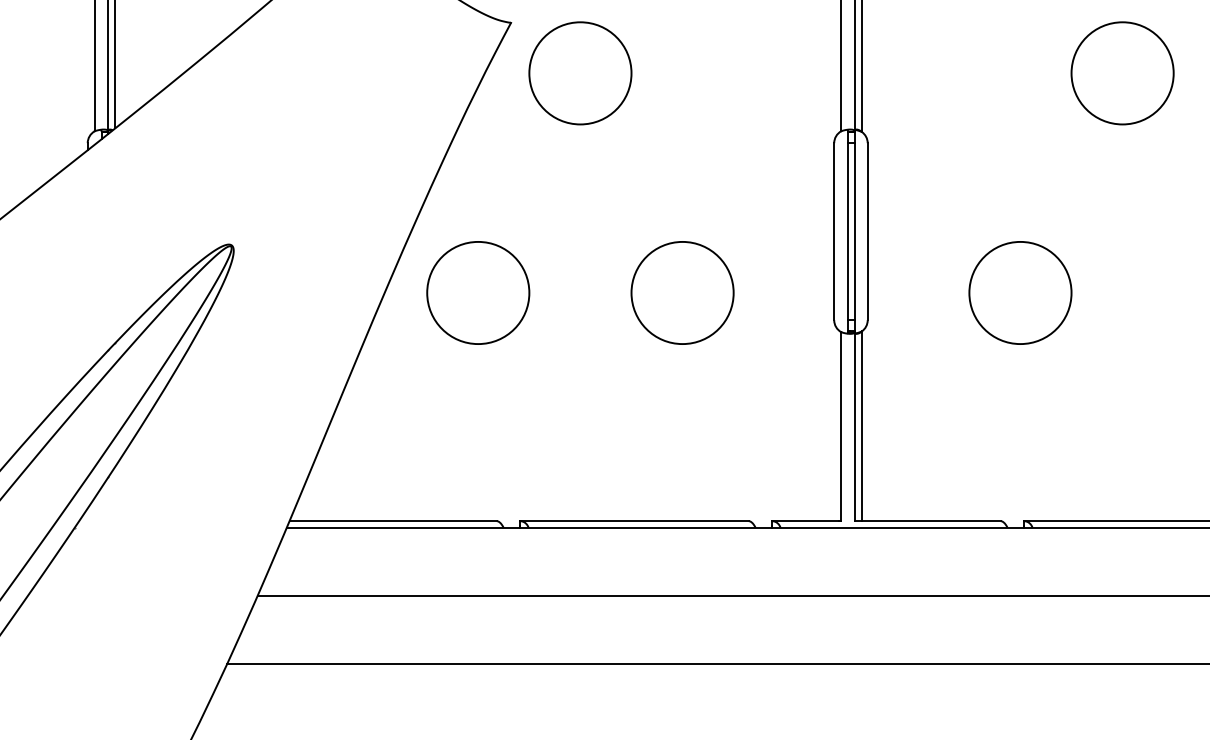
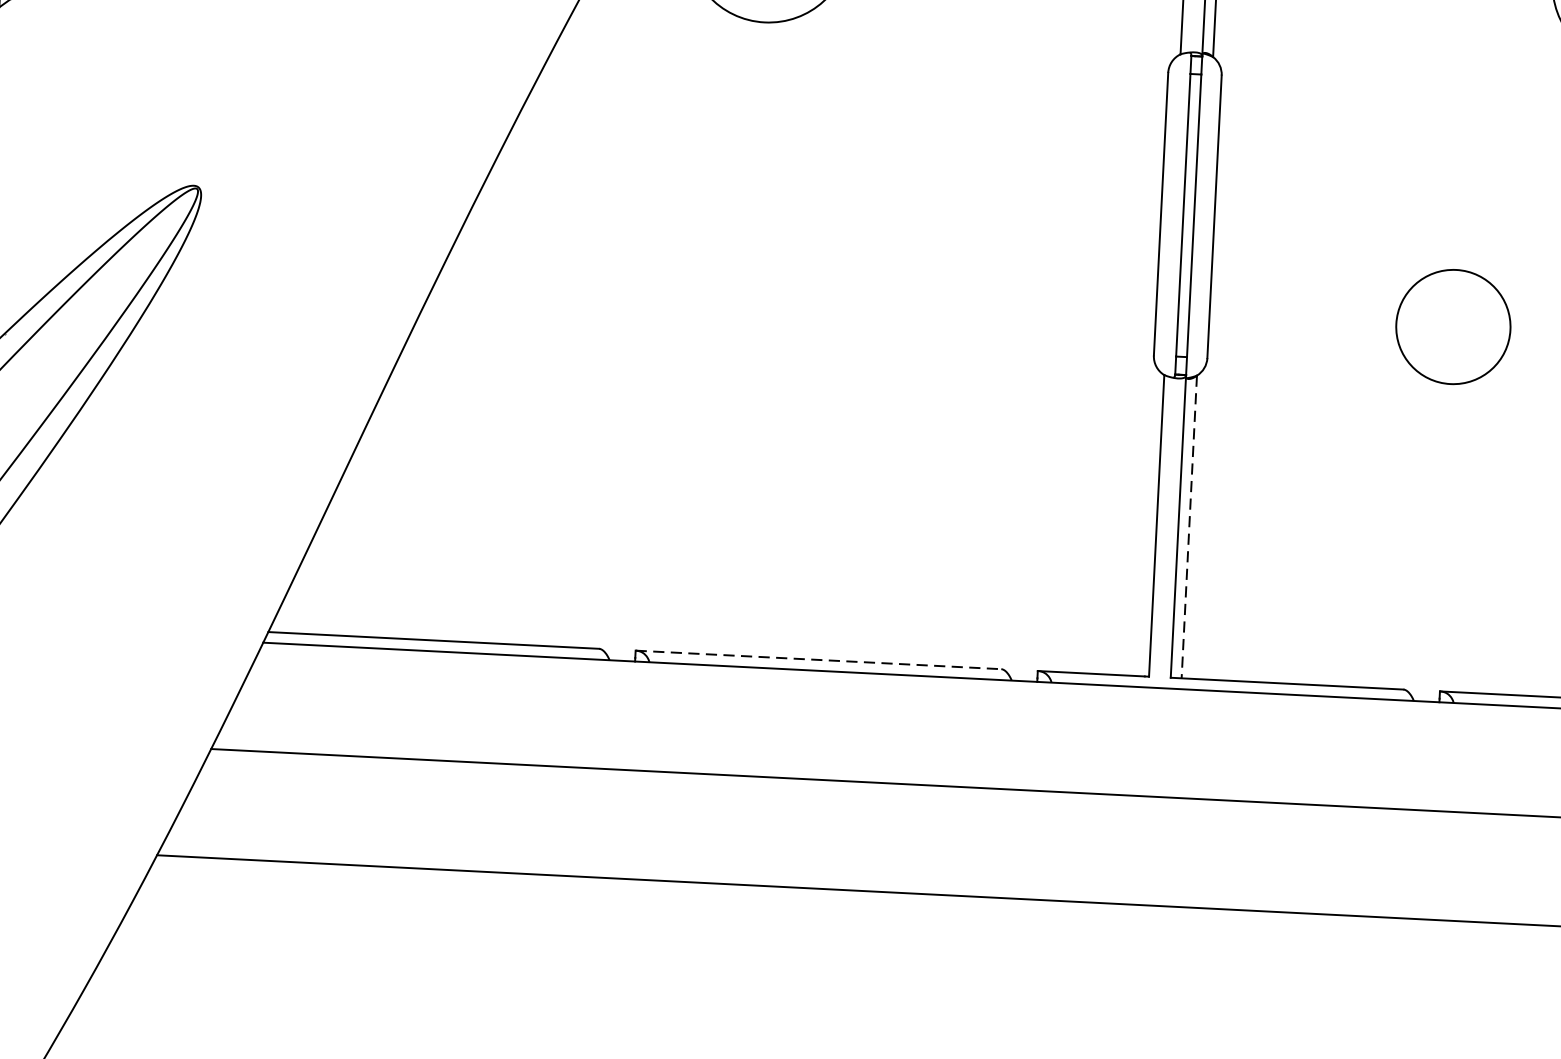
circle: (478, 292) -> (588, 282), removed
circle: (682, 292) -> (914, 298), removed
circle: (1020, 292) -> (1453, 326), size x0.7
line: (861, 426) -> (1188, 527), solid -> dashed
line: (634, 521) -> (818, 660), solid -> dashed

